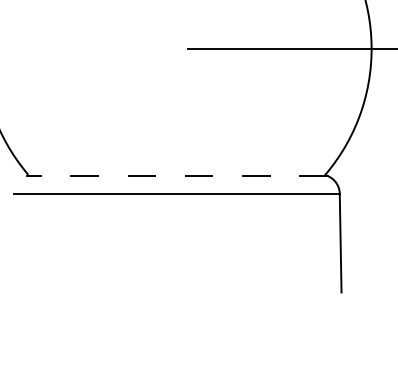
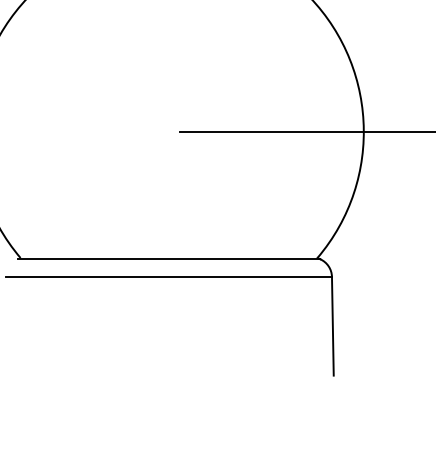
line: (176, 176) -> (168, 259), dashed -> solid

